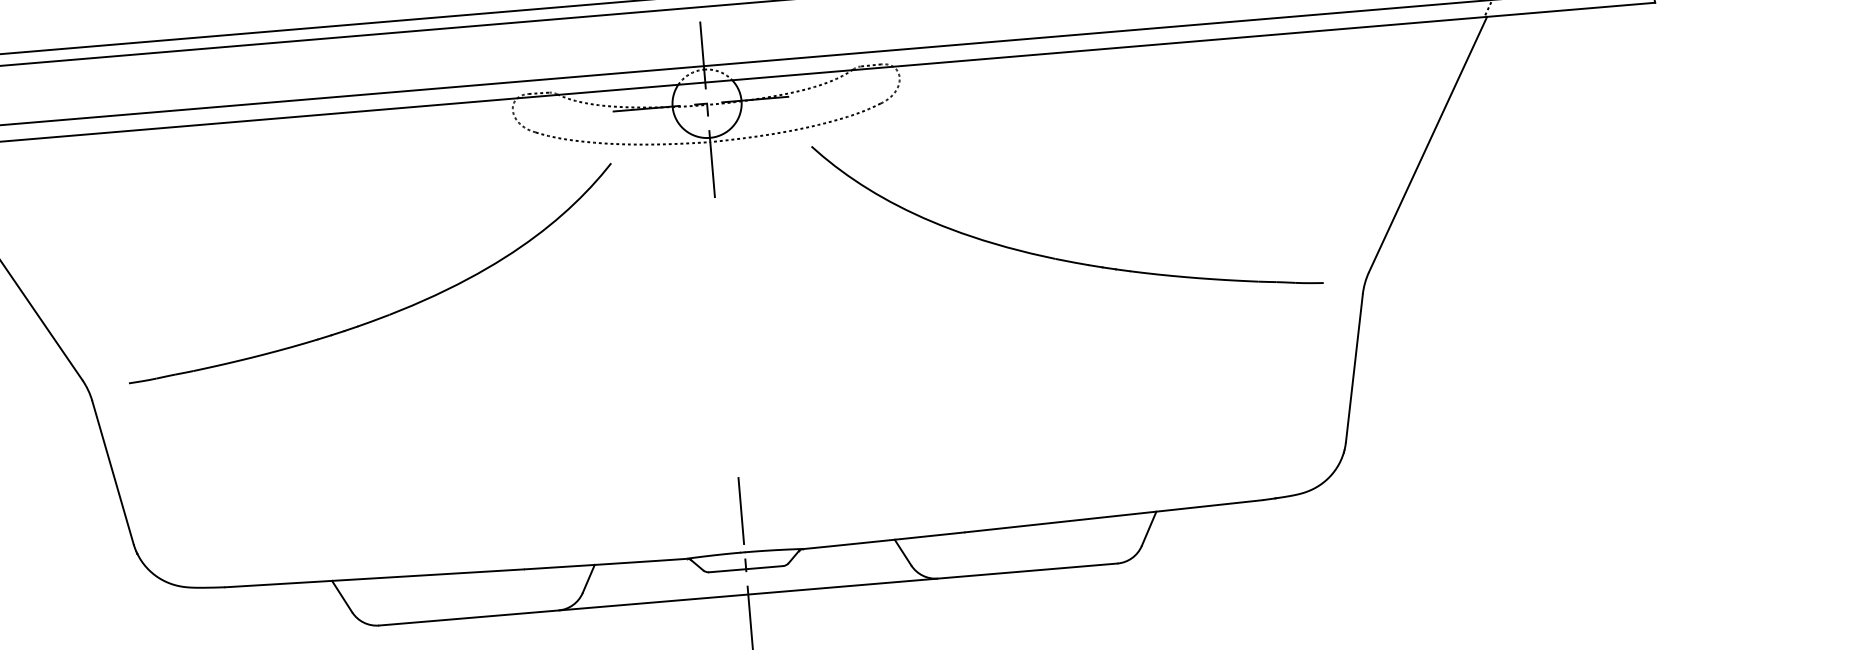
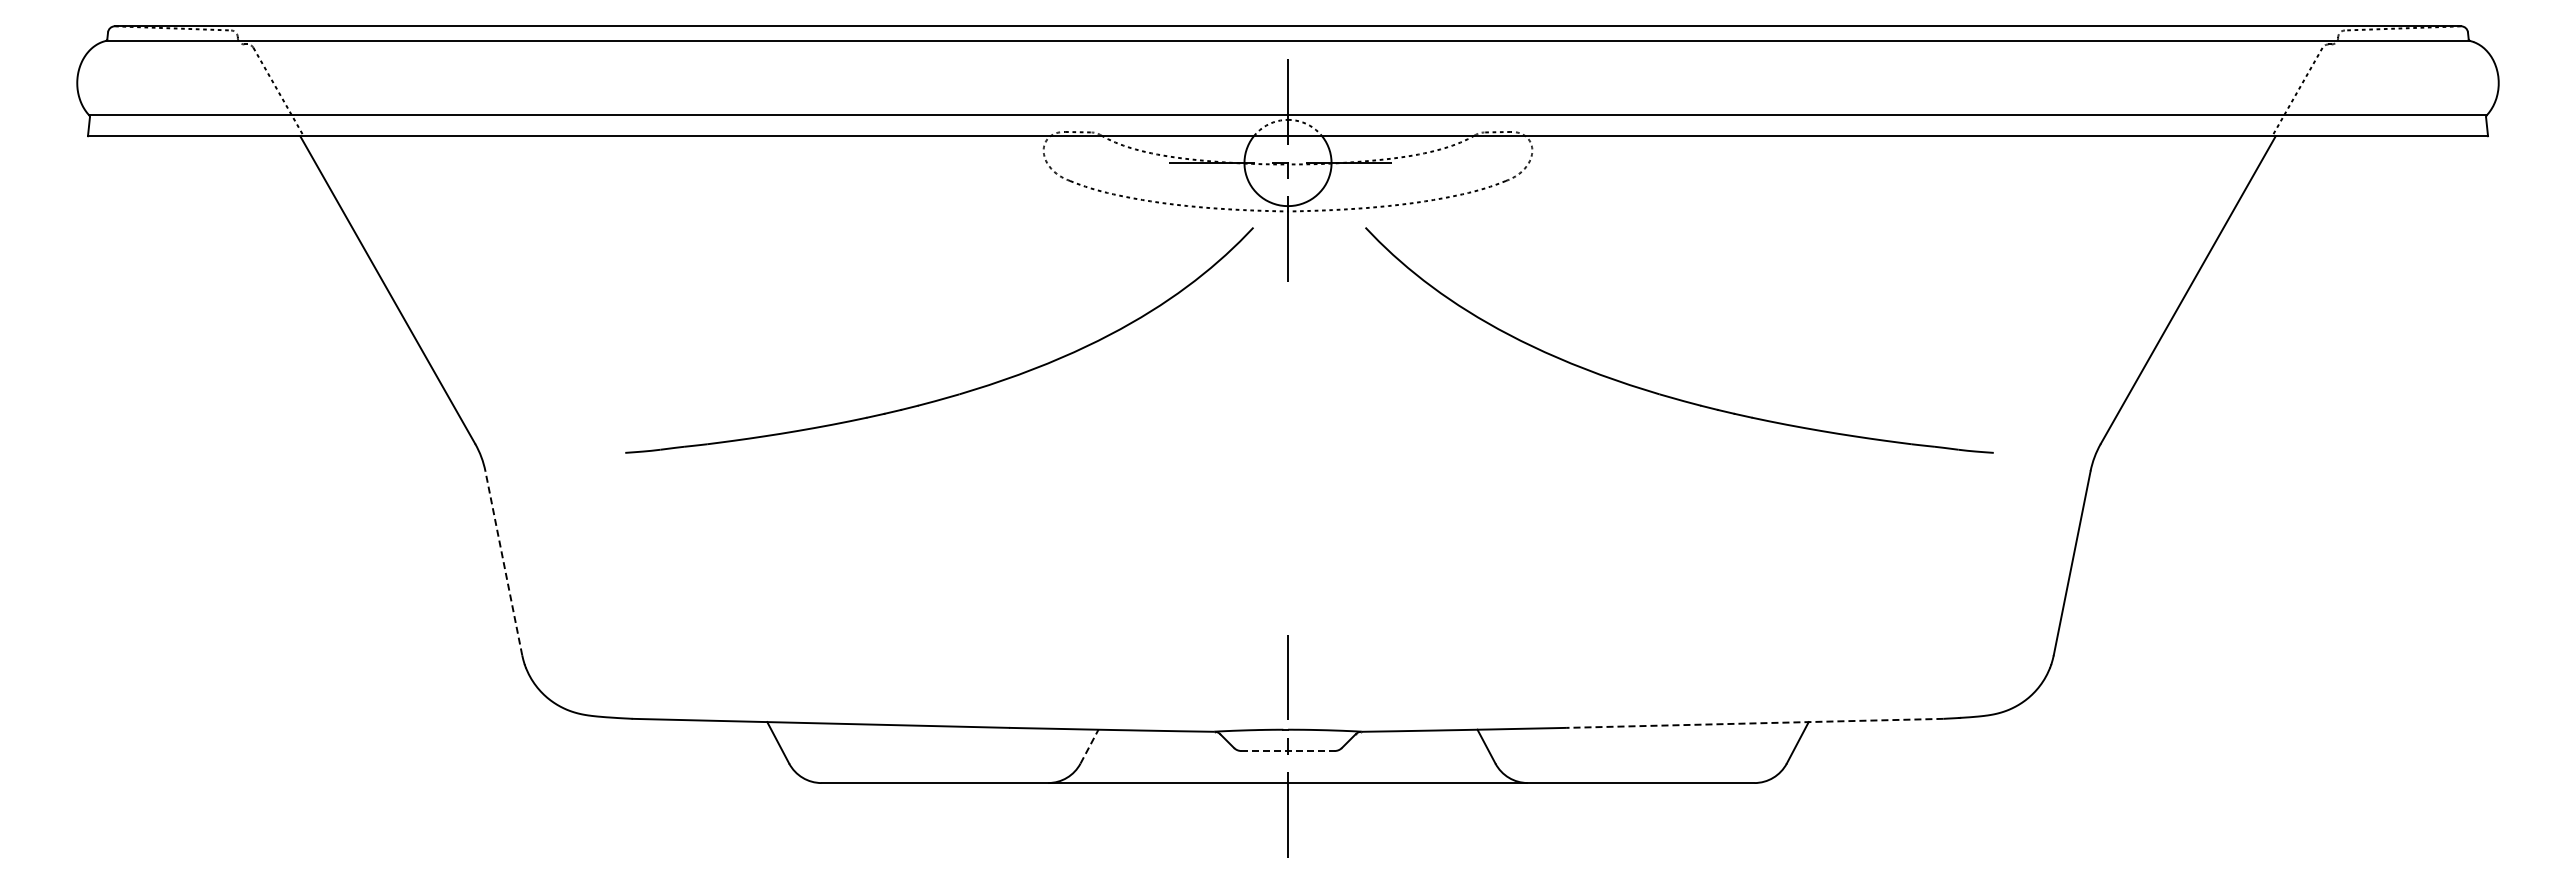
part: (1059, 258) -> (1664, 394), moved
part: (385, 315) -> (954, 394), moved
line: (112, 472) -> (503, 563), solid -> dashed
line: (1113, 516) -> (1754, 723), solid -> dashed
line: (746, 569) -> (1288, 751), solid -> dashed
line: (588, 578) -> (1089, 746), solid -> dashed

